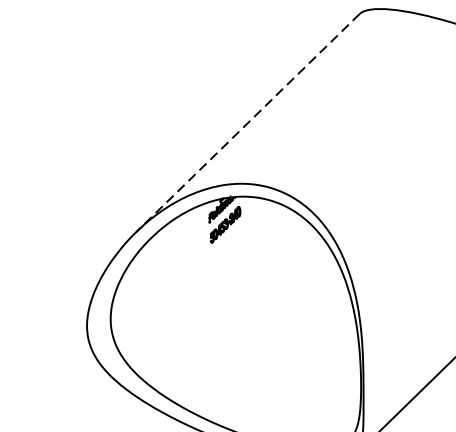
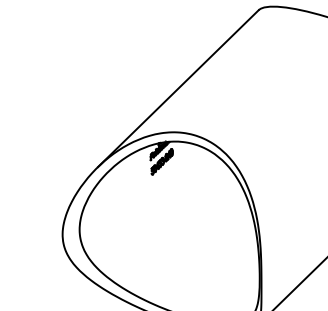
line: (246, 124) -> (177, 89), dashed -> solid

